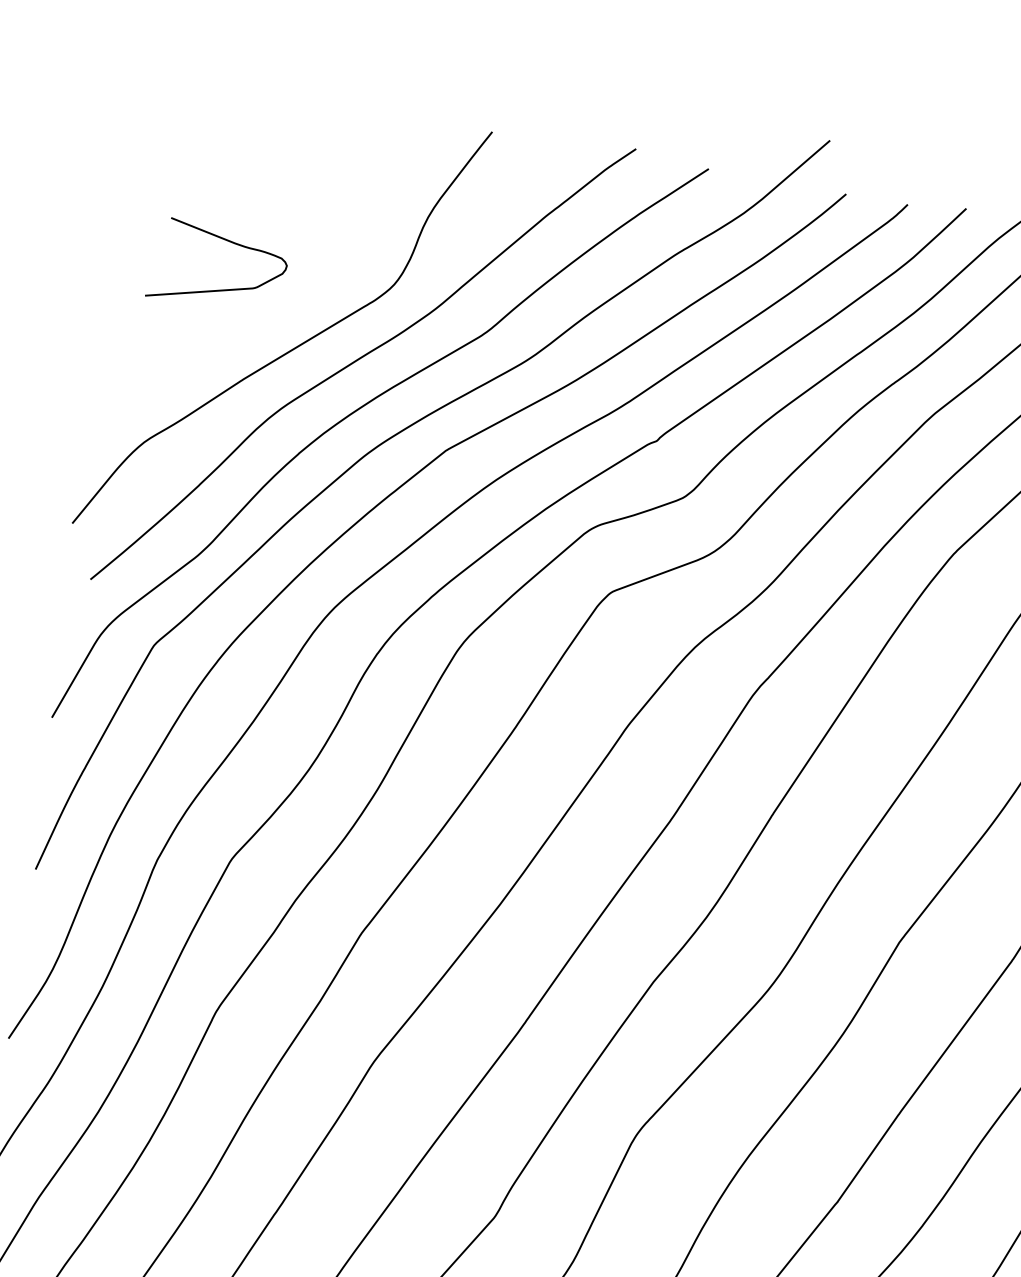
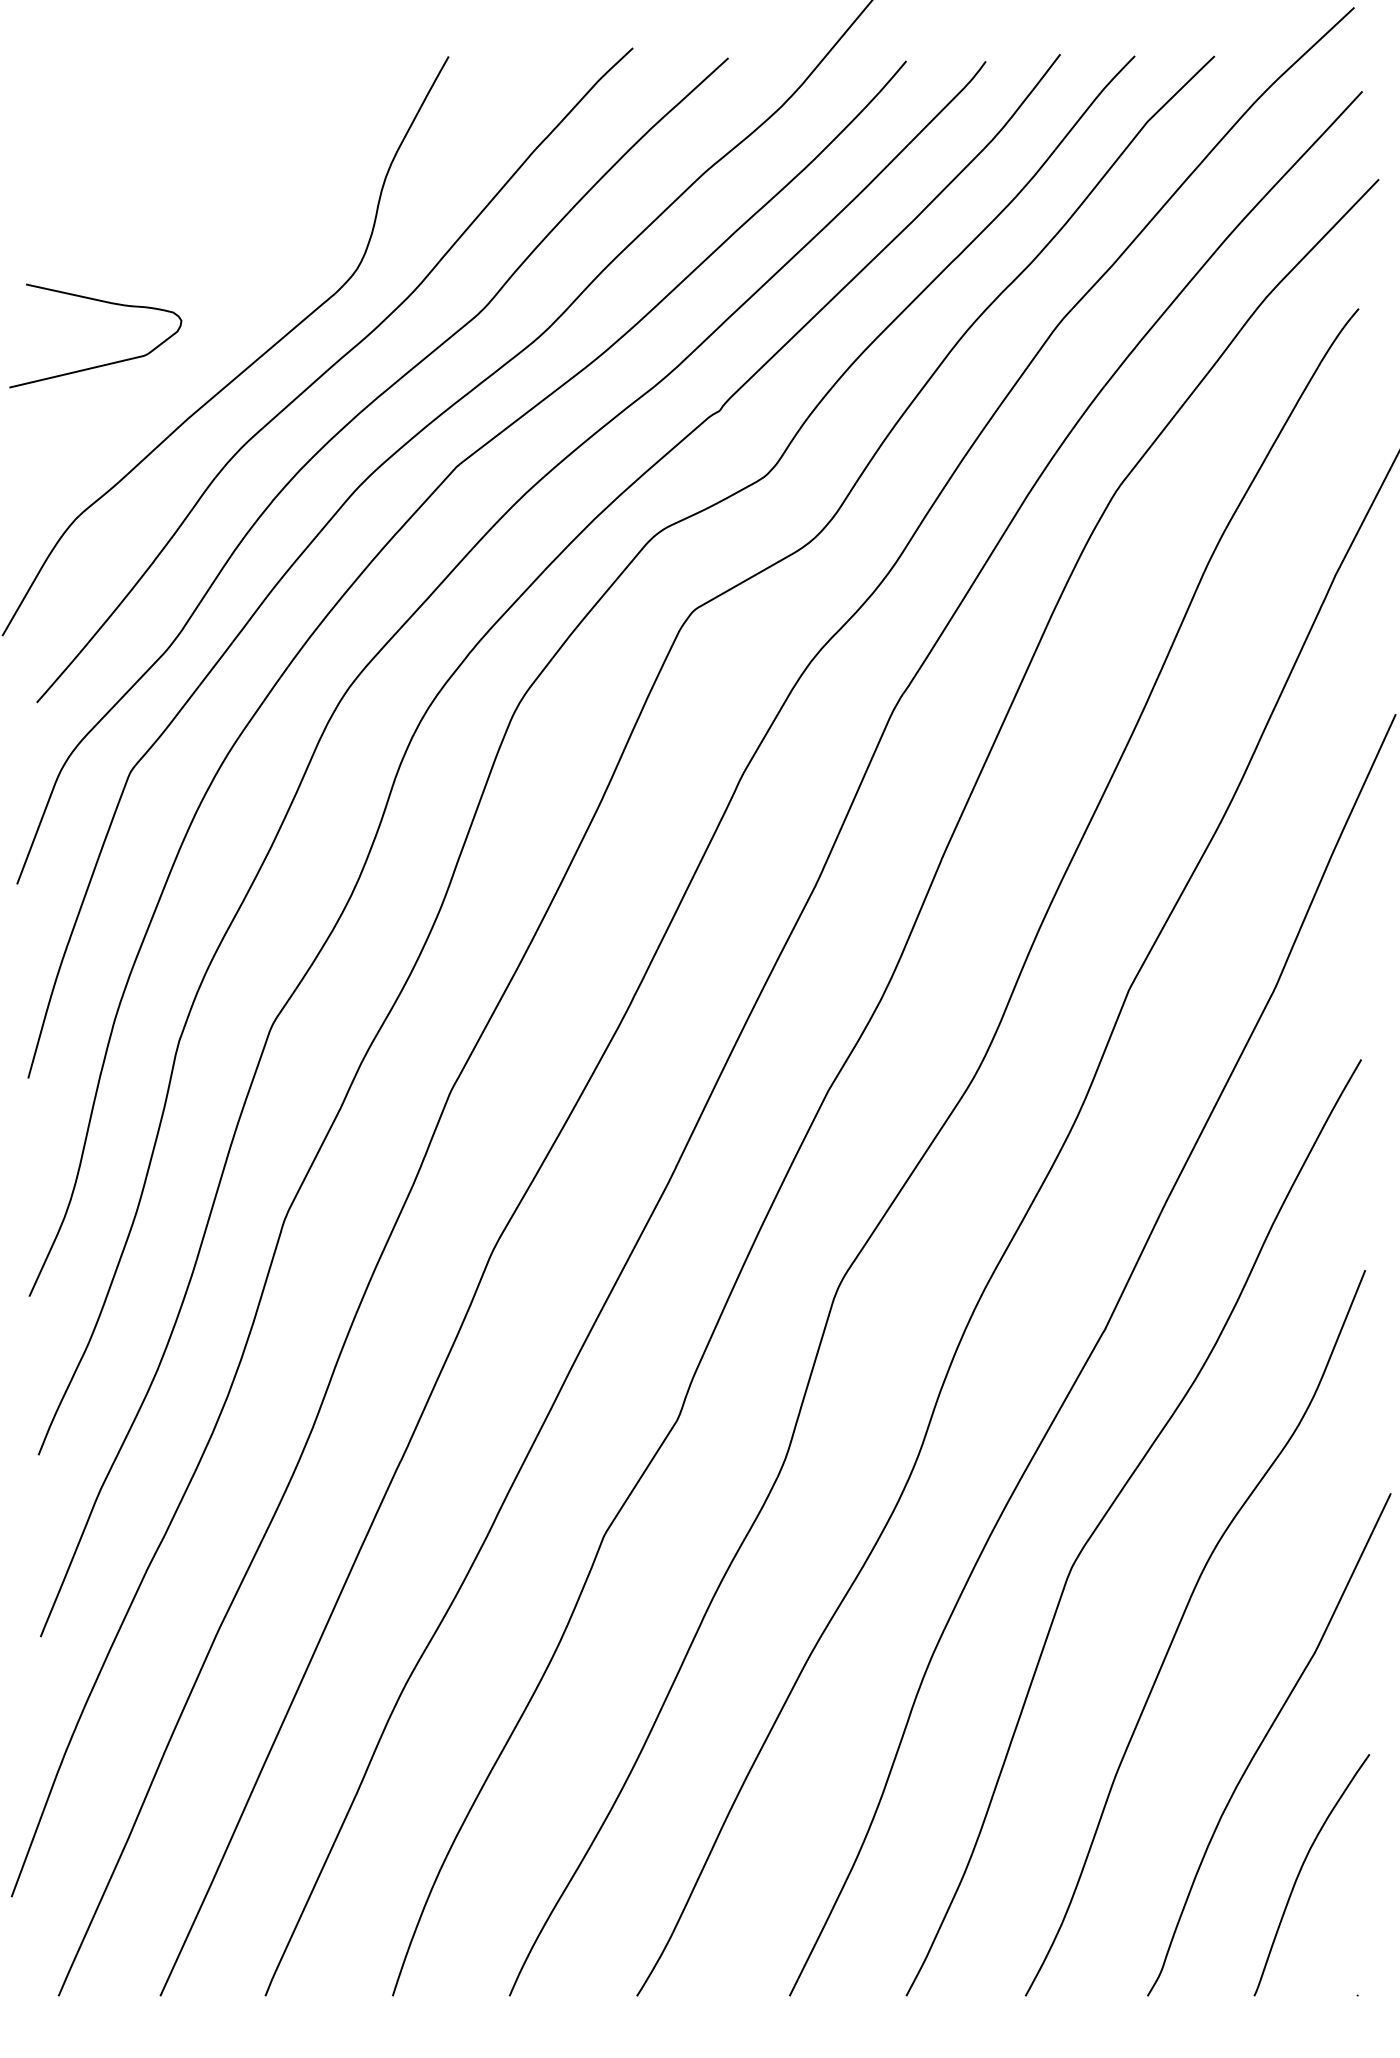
curve: (220, 289) -> (102, 364), moved

